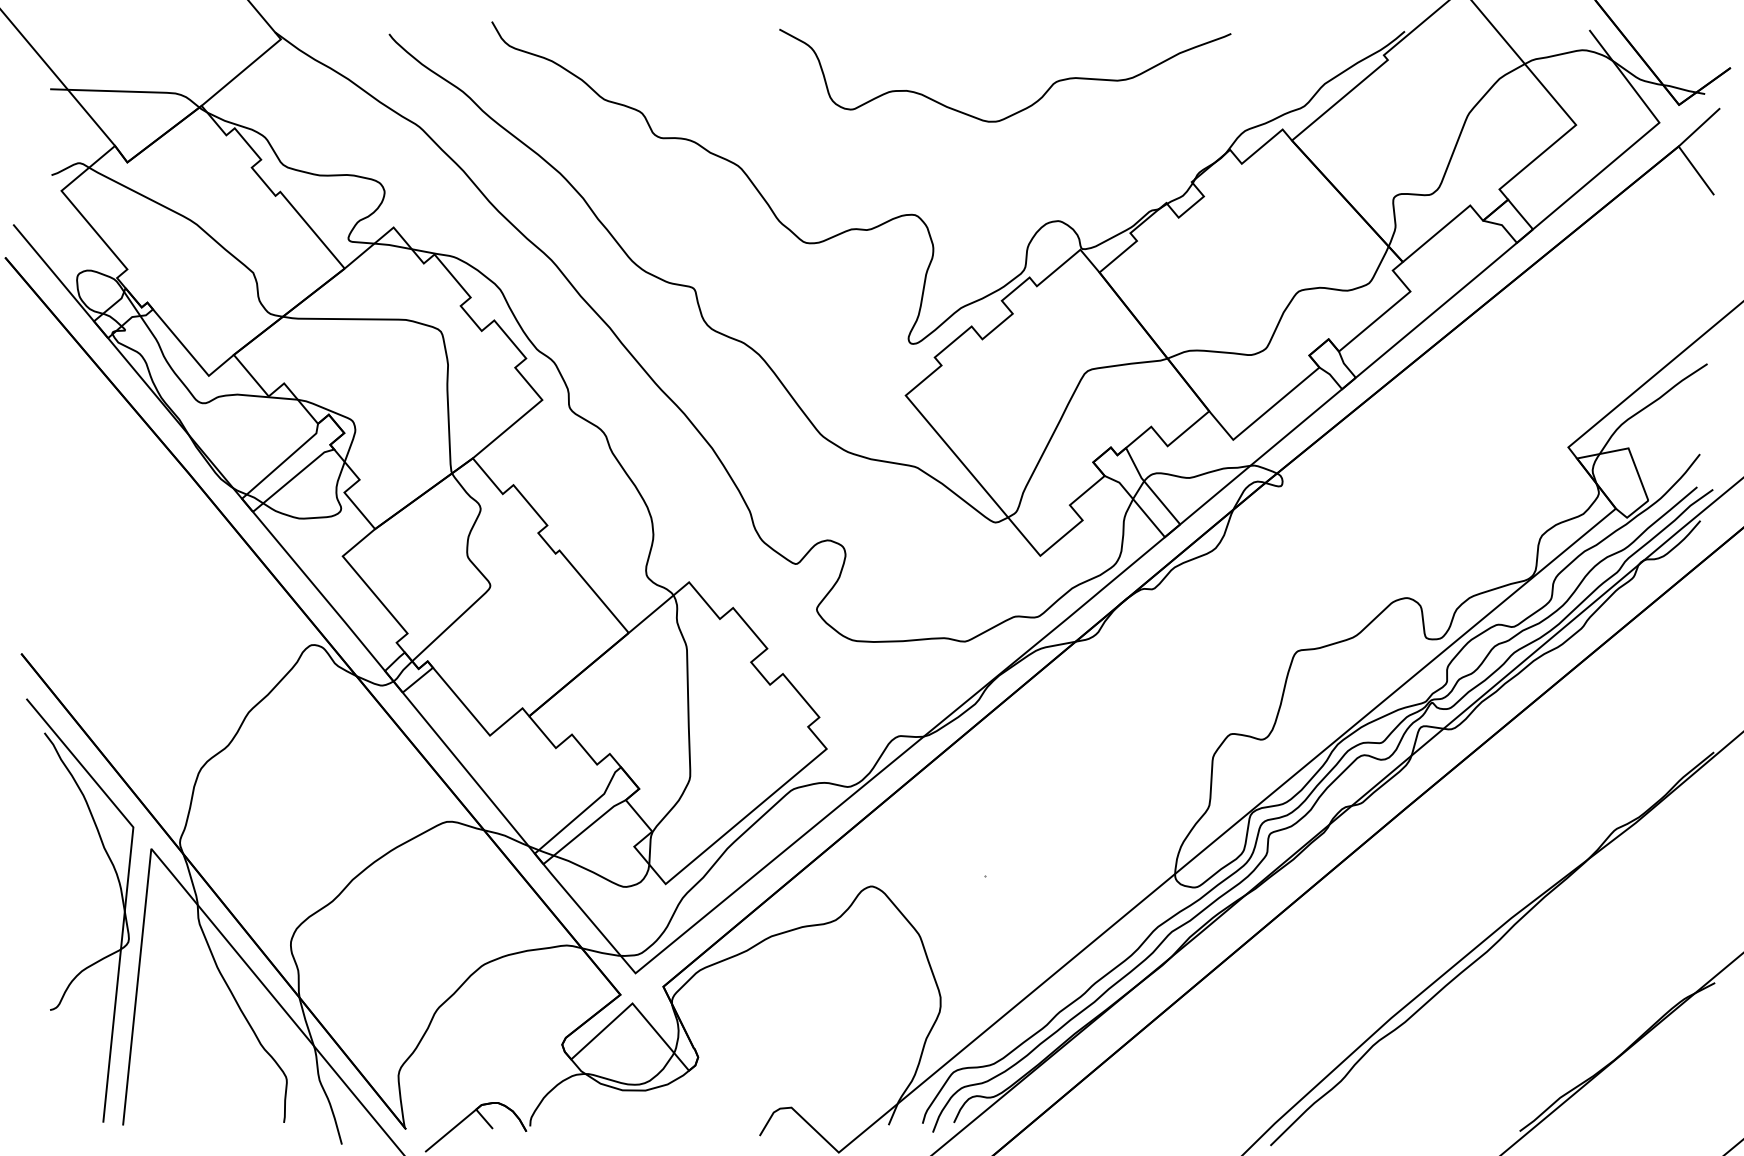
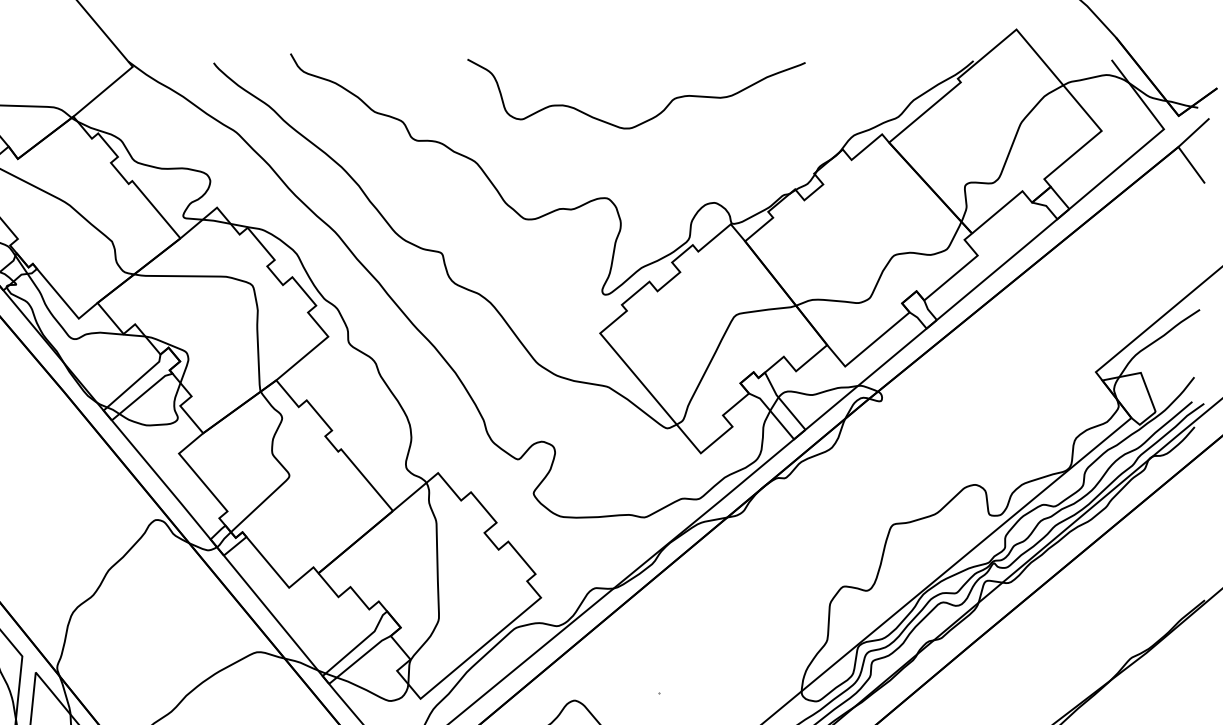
curve: (1021, 109) -> (648, 119), moved

